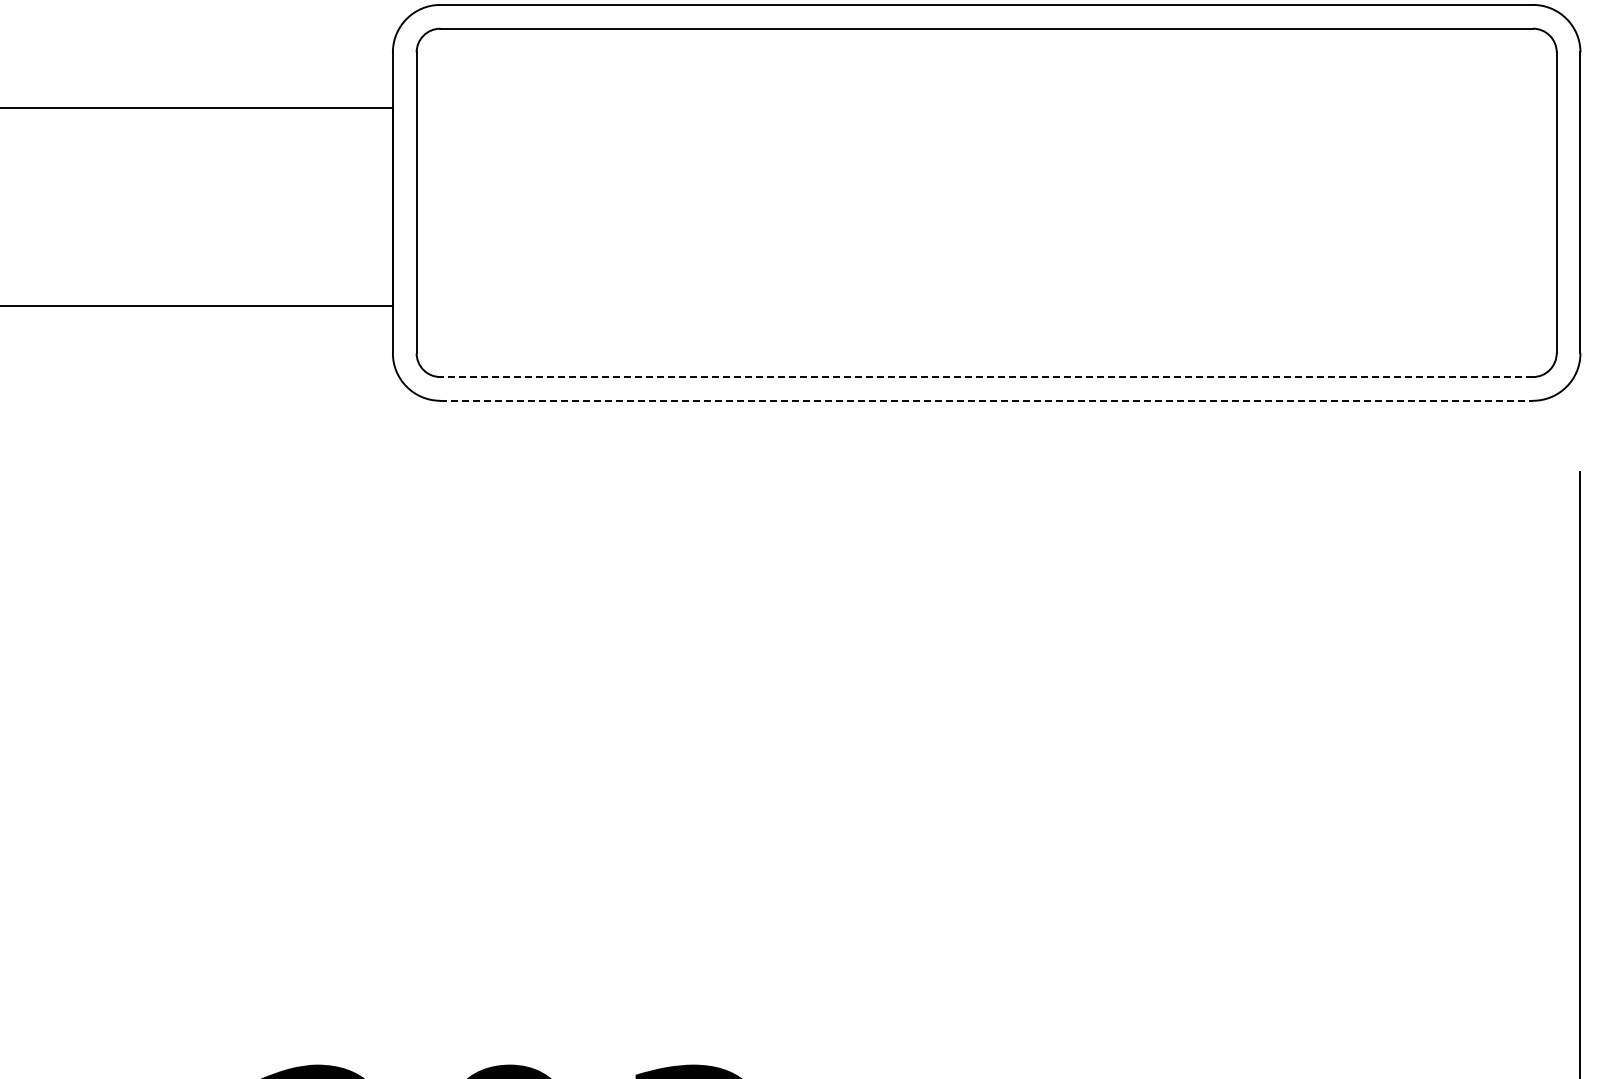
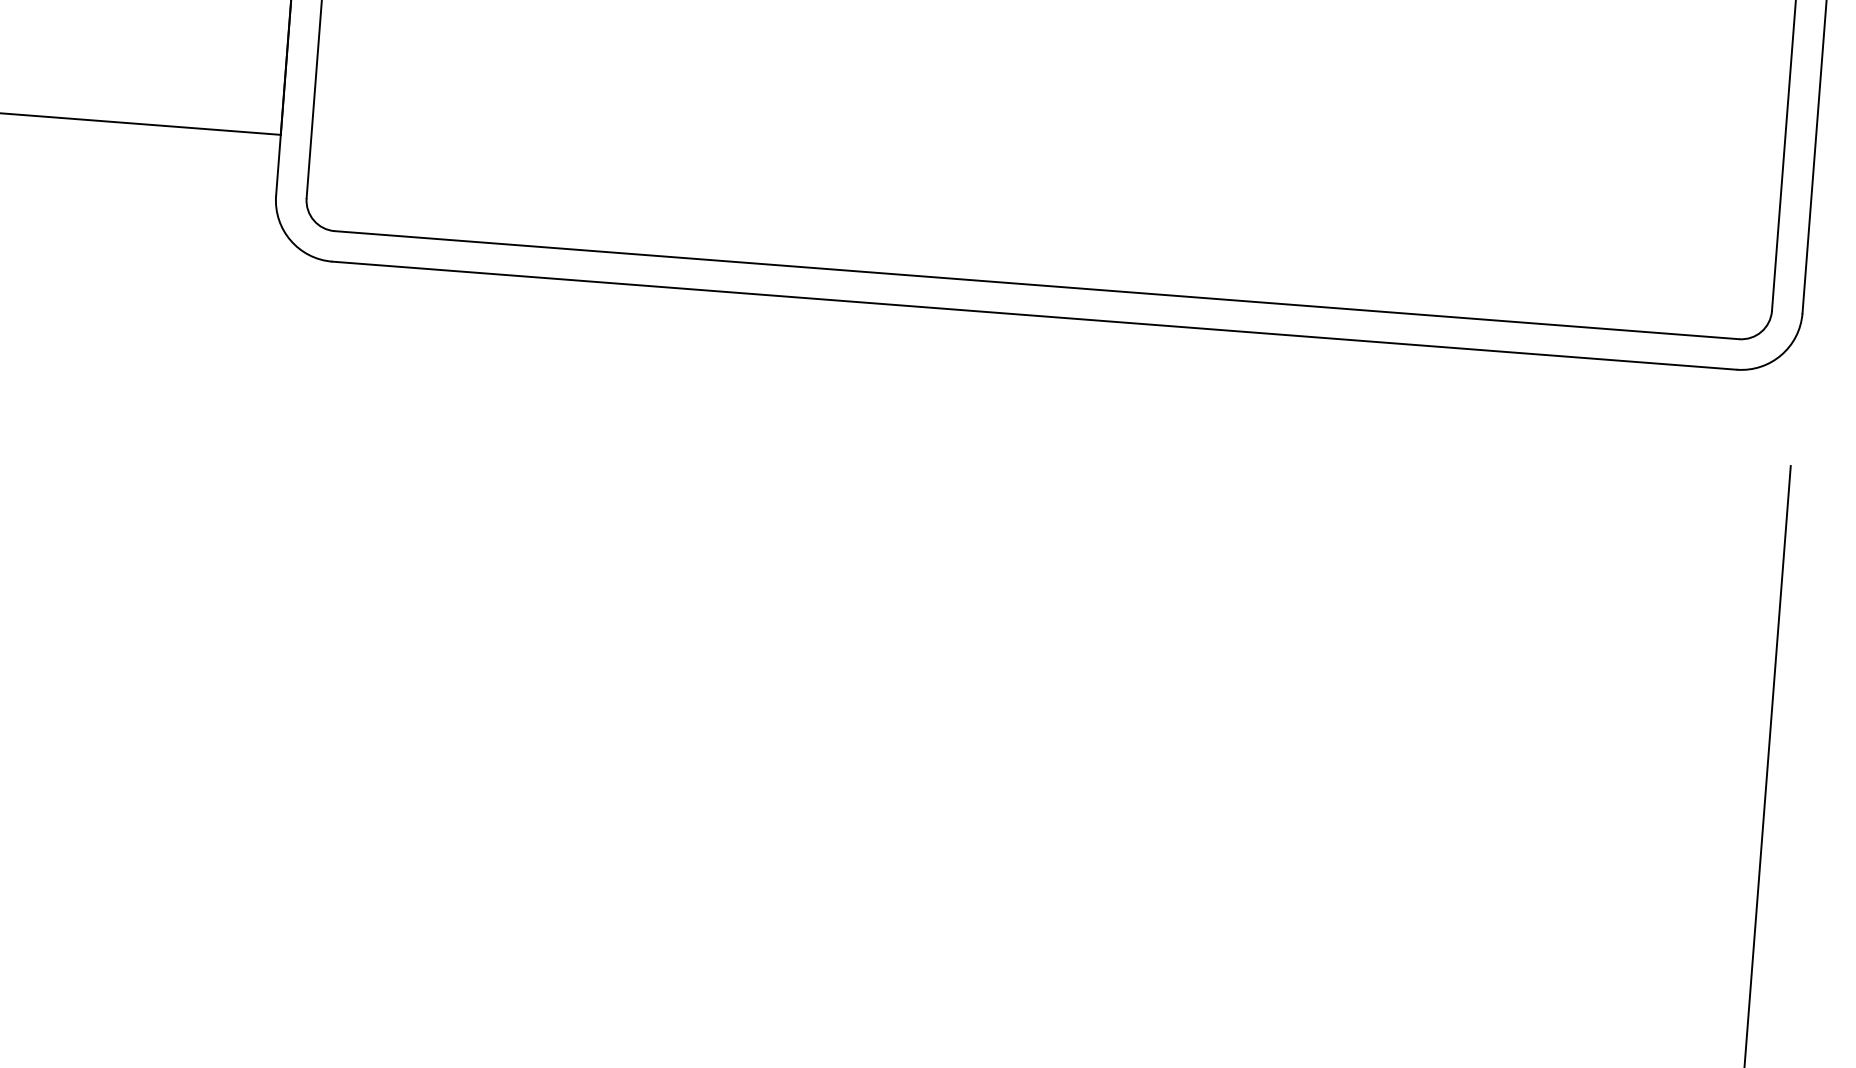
line: (986, 377) -> (1036, 285), dashed -> solid
line: (987, 400) -> (1035, 315), dashed -> solid

